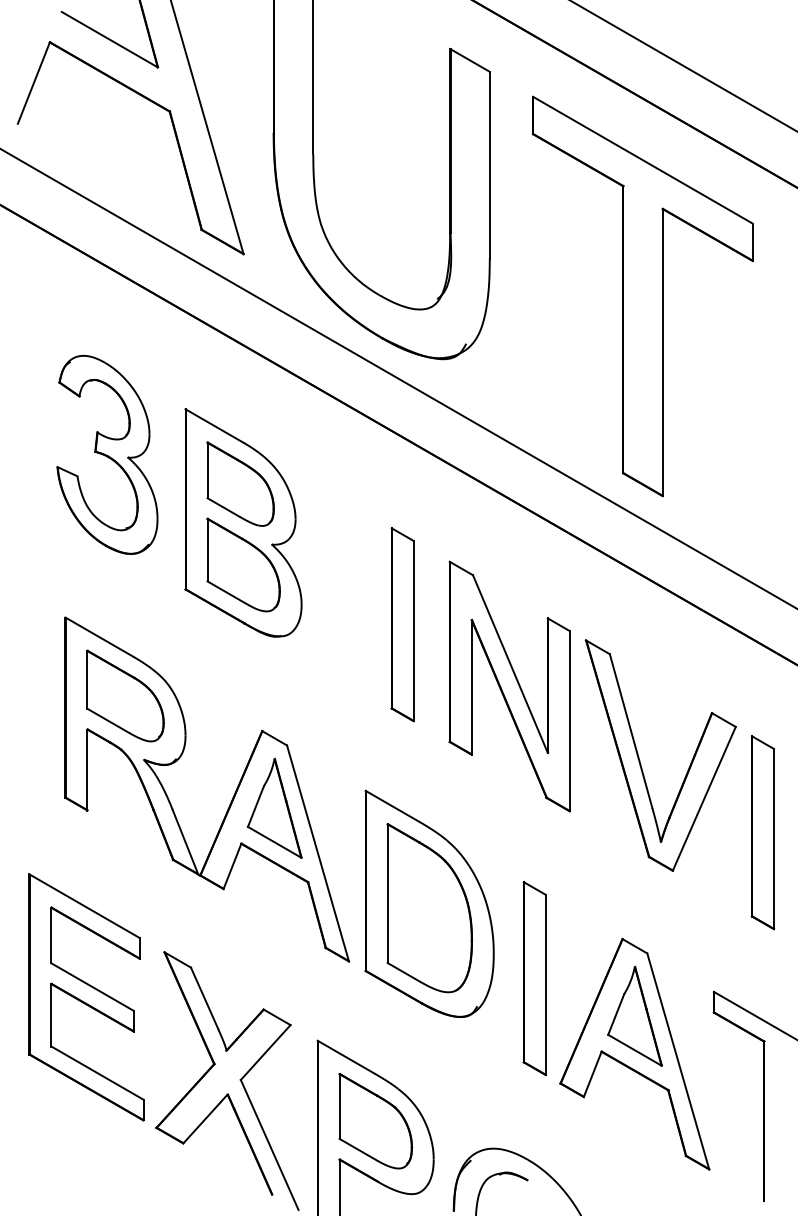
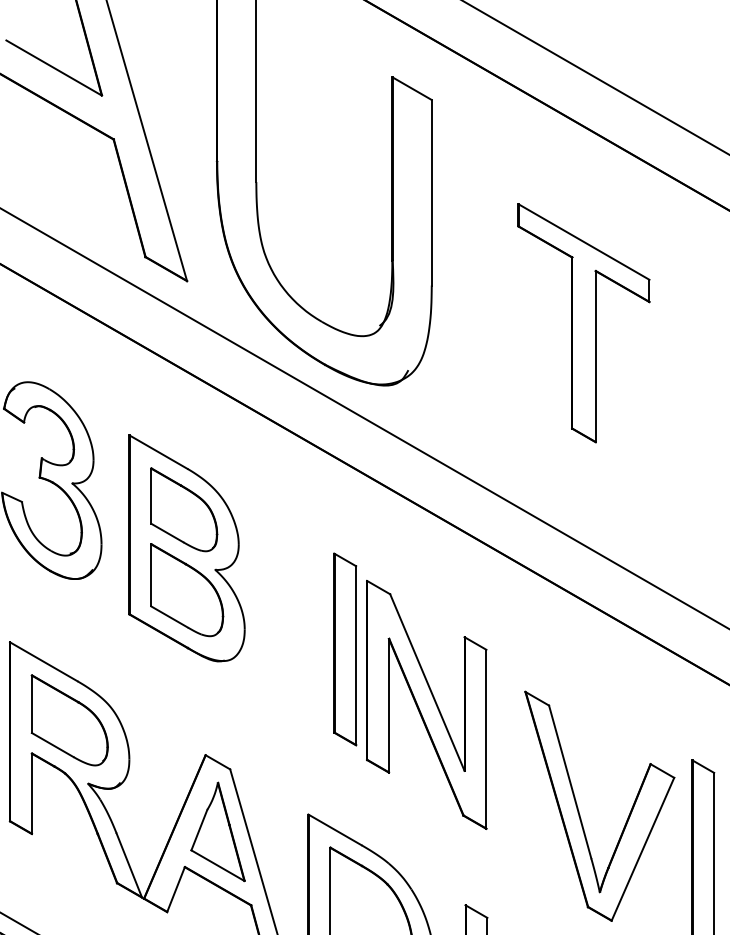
part: (642, 296) -> (583, 323), size x0.6
part: (509, 686) -> (426, 704), moved
part: (640, 760) -> (579, 811), moved

